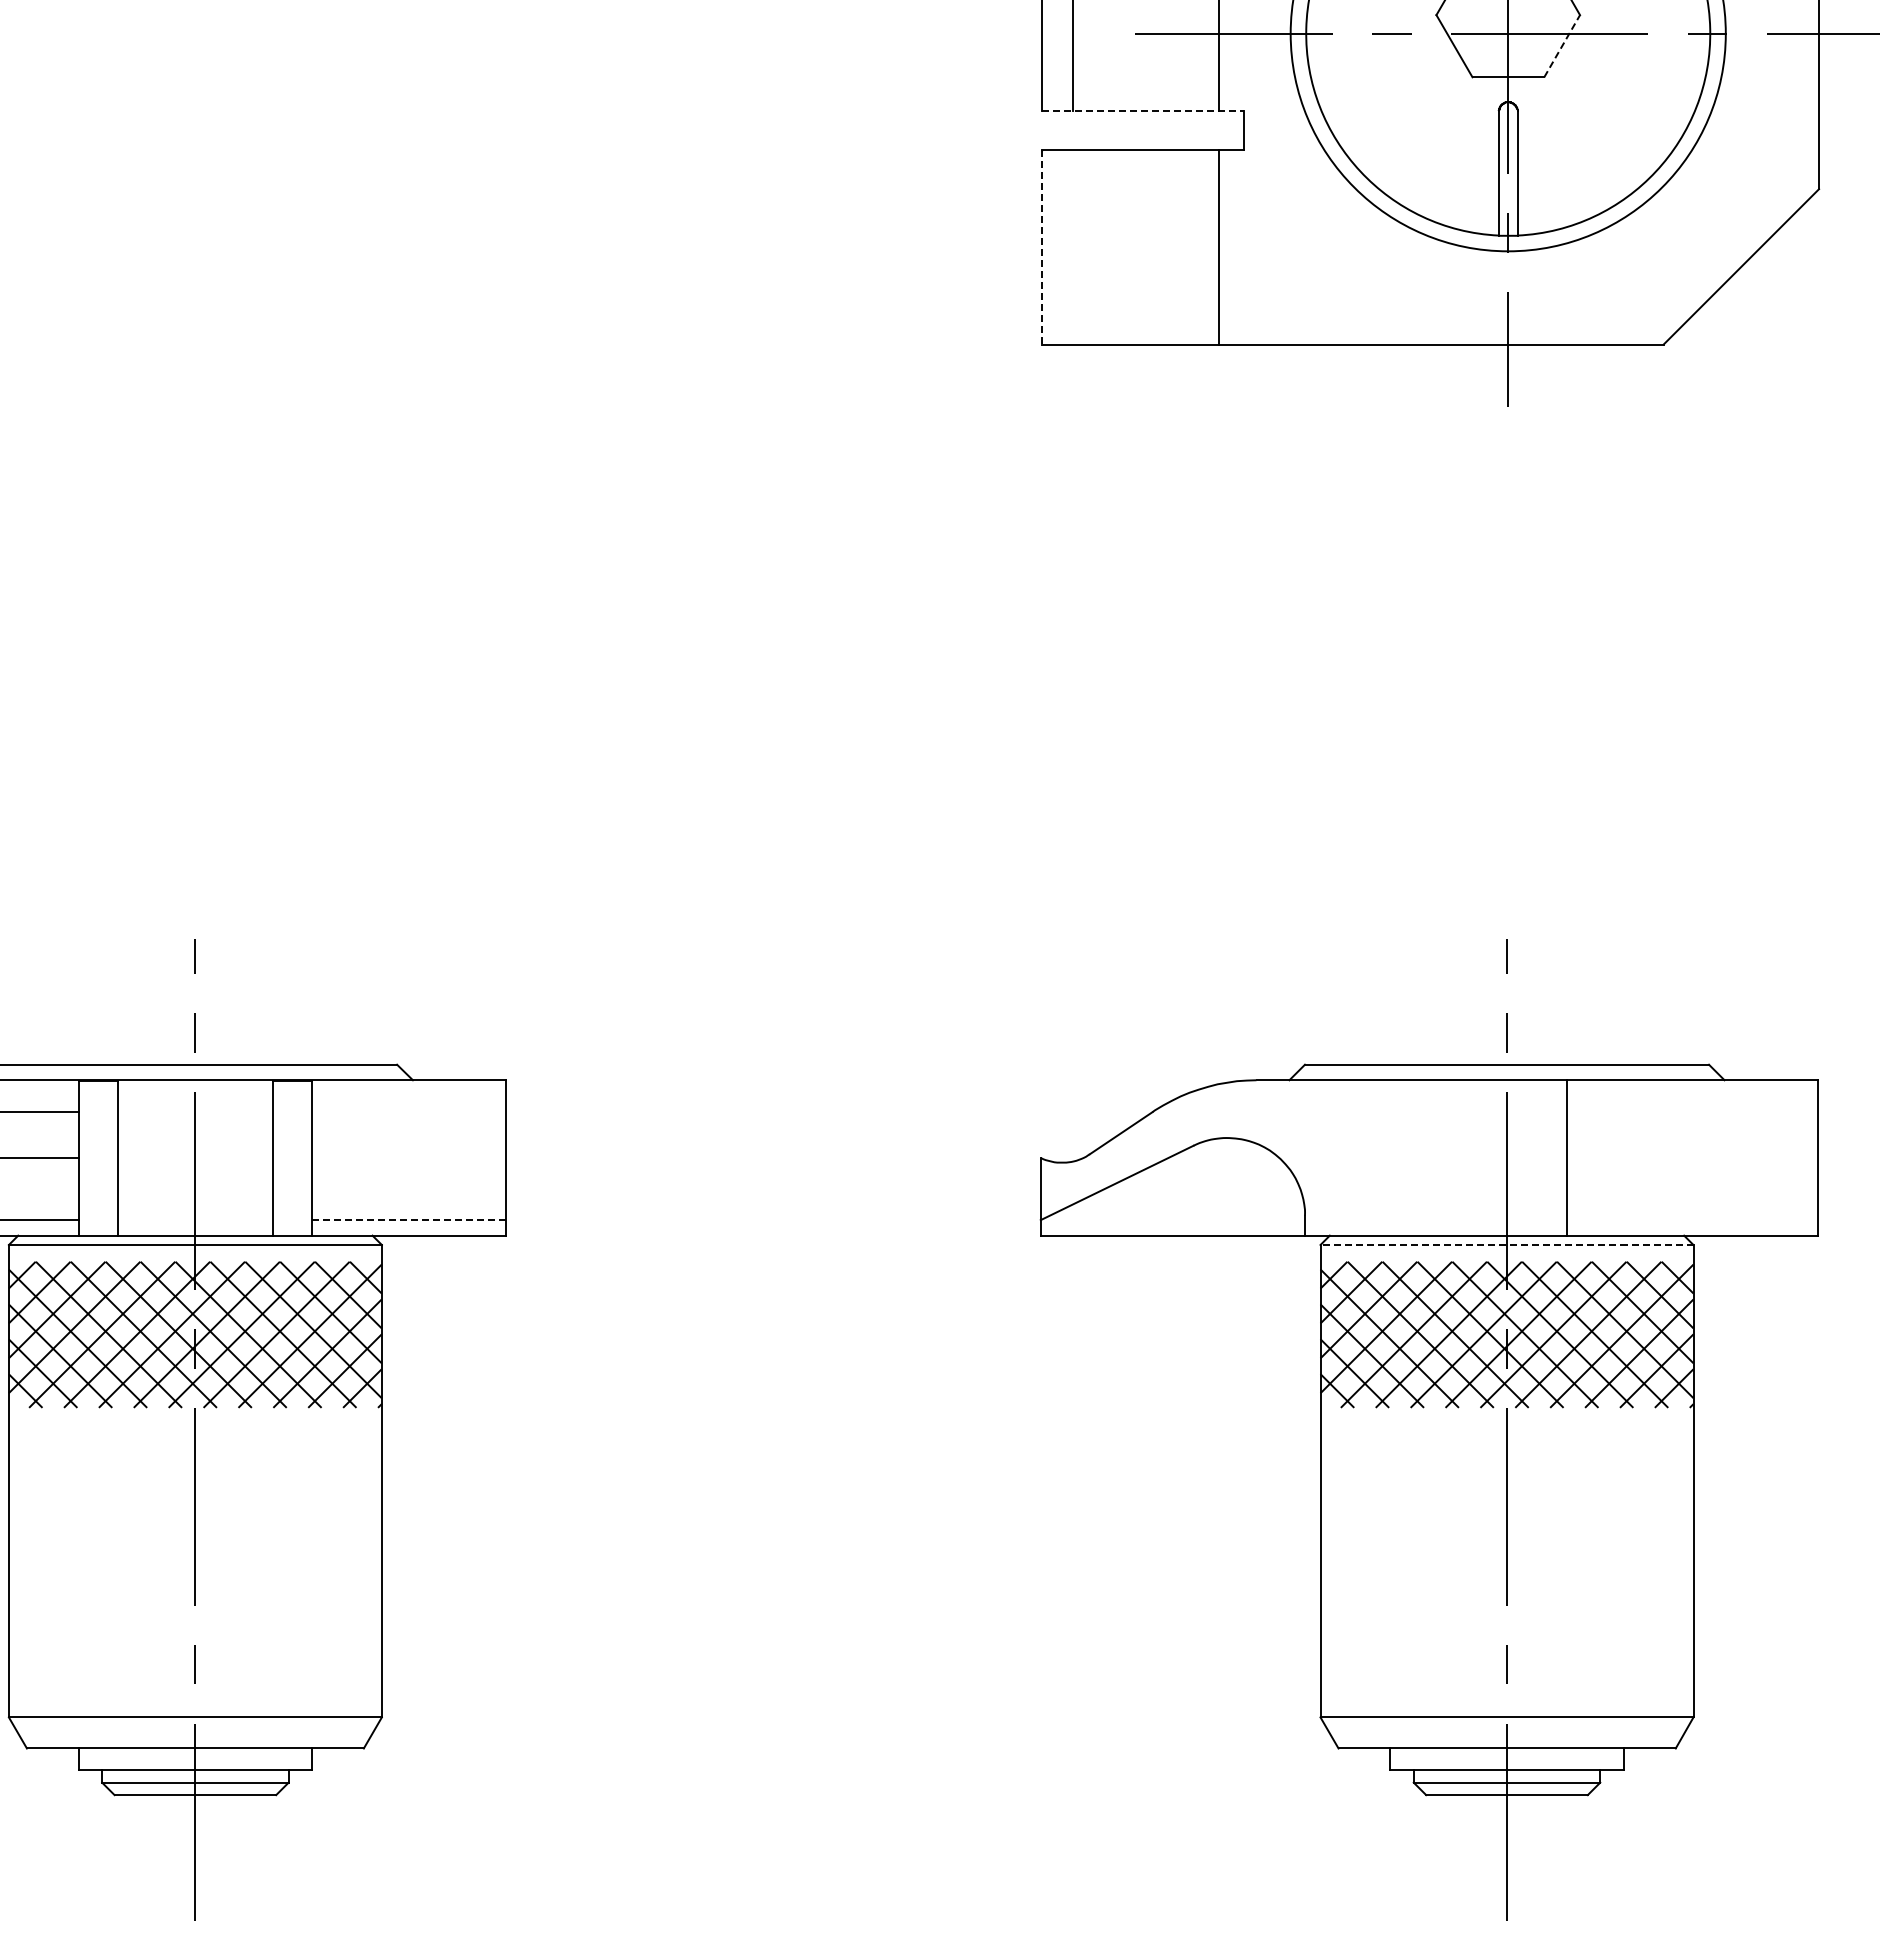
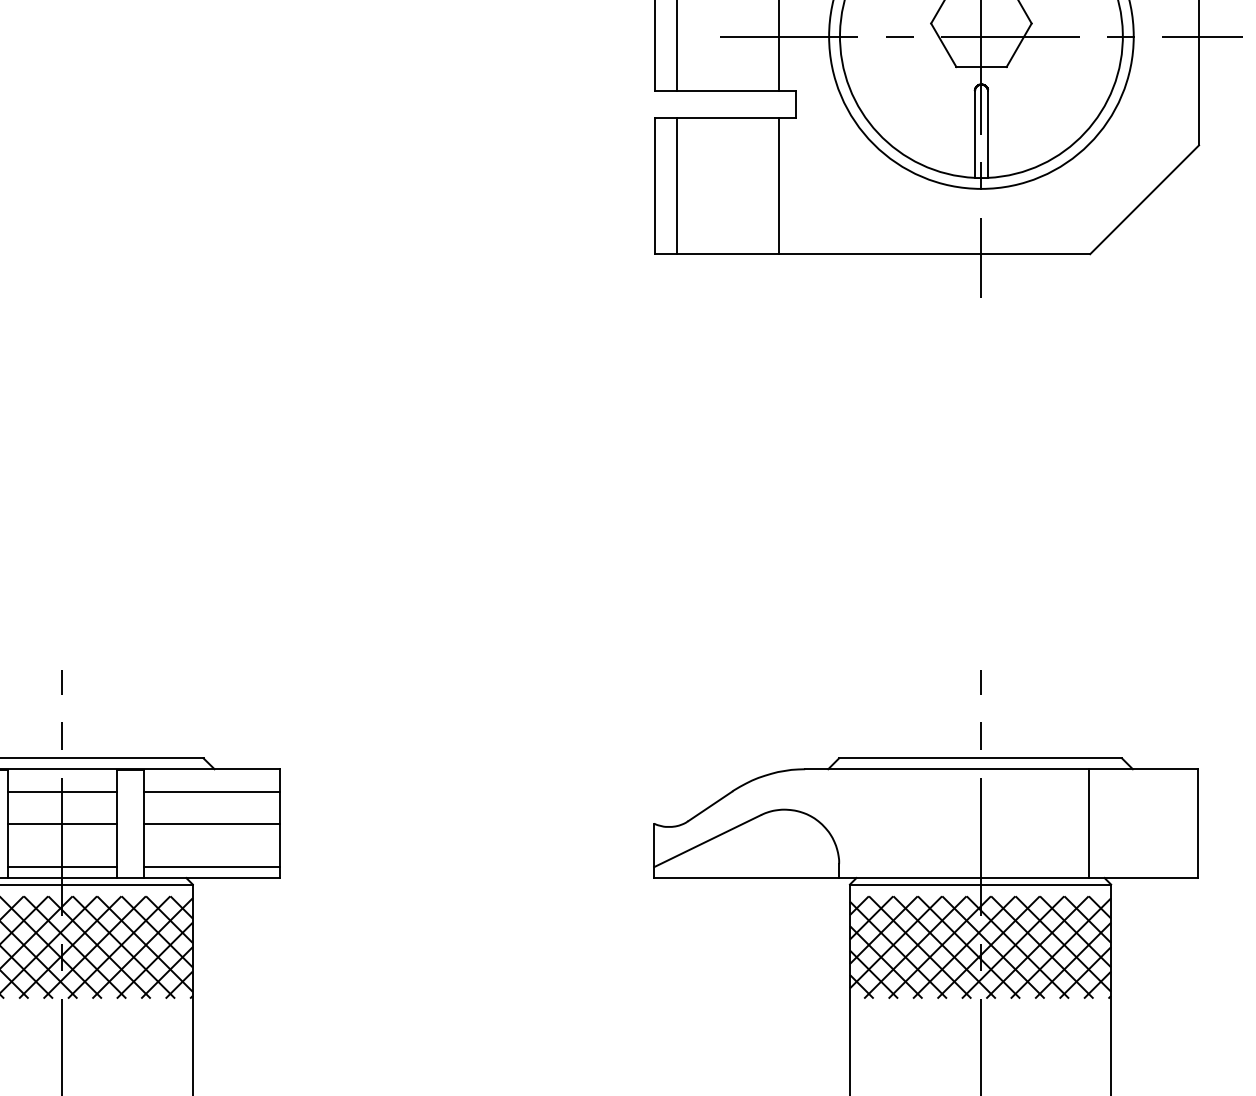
line: (1562, 46) -> (1019, 45), dashed -> solid
line: (1143, 111) -> (726, 91), dashed -> solid
line: (1042, 247) -> (655, 186), dashed -> solid
line: (1073, 247) -> (677, 186), added
line: (195, 1112) -> (62, 791), added
line: (408, 1112) -> (211, 791), added
line: (195, 1157) -> (62, 823), added
line: (408, 1157) -> (211, 823), added
line: (1567, 1157) -> (1089, 823), moved
line: (195, 1220) -> (62, 867), added
line: (409, 1220) -> (212, 867), dashed -> solid
line: (1506, 1244) -> (980, 884), dashed -> solid

